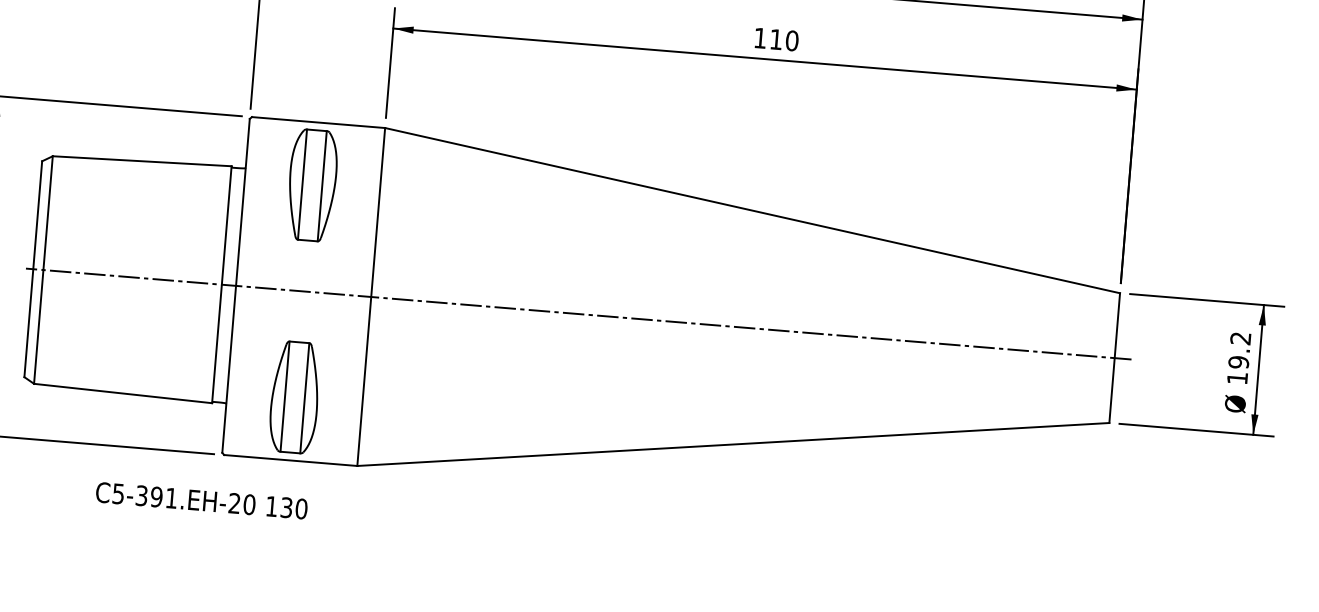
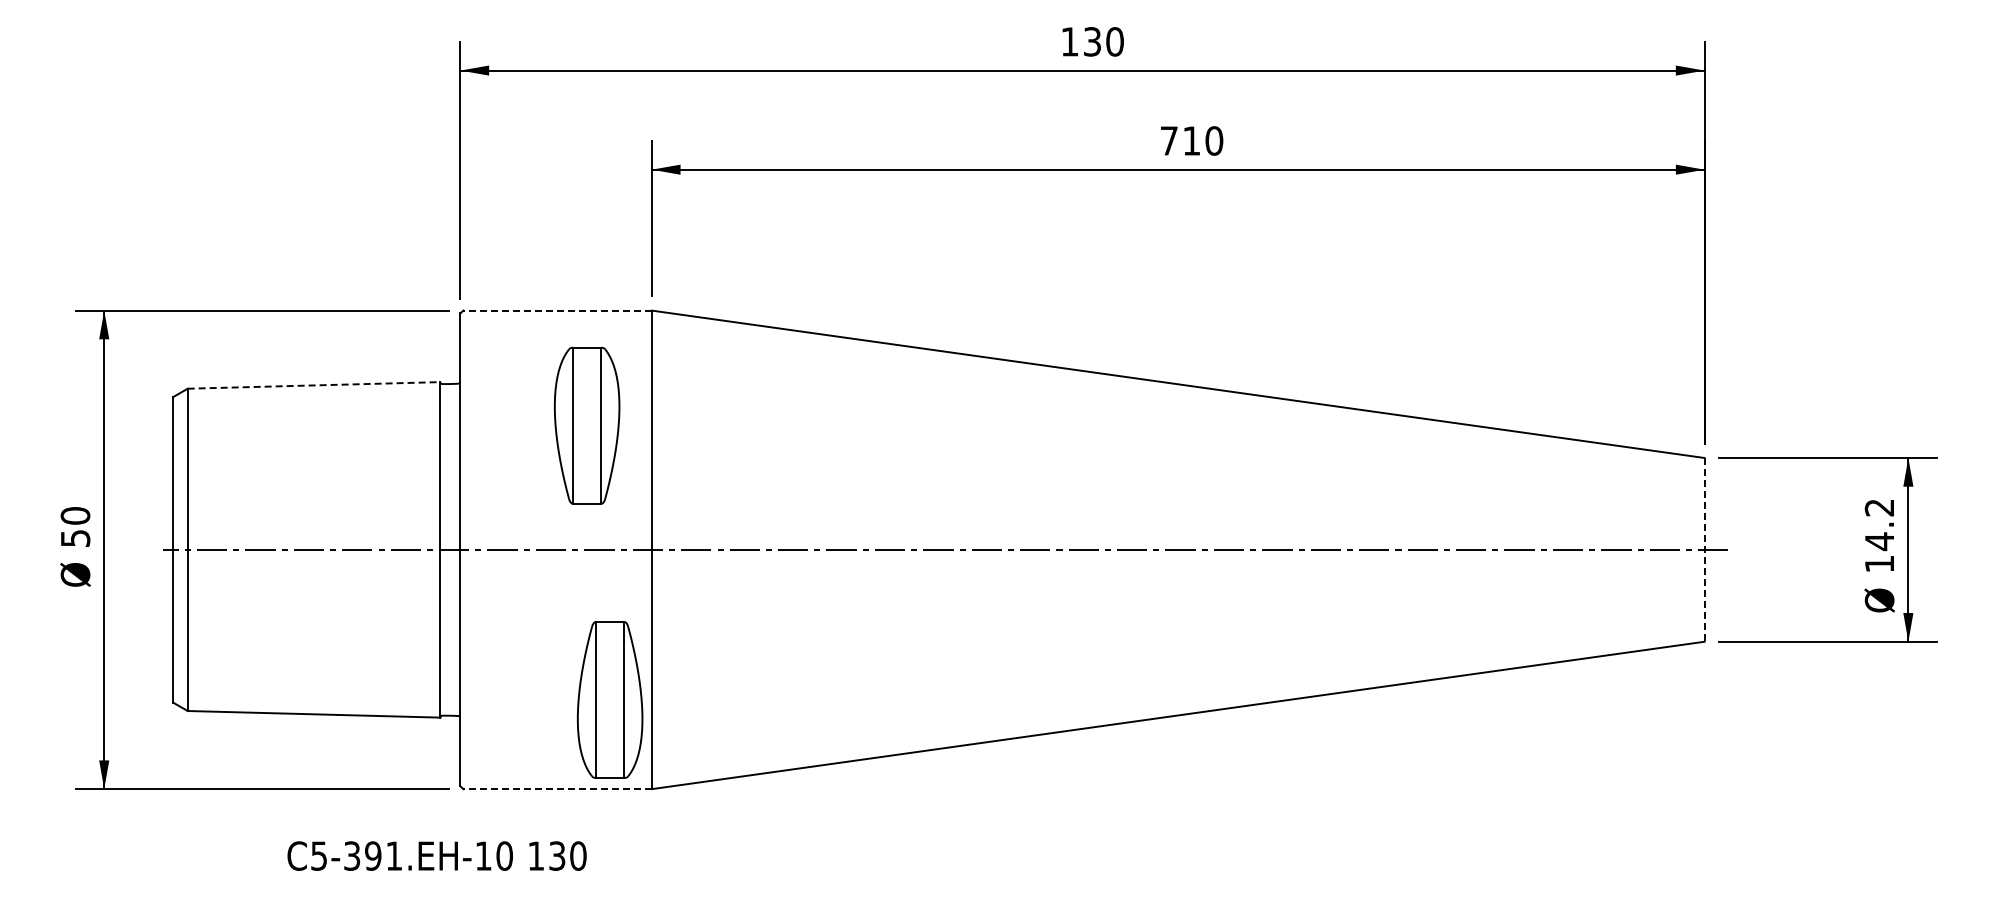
text: (760, 37) -> (1169, 140), 110 -> 710
line: (318, 122) -> (557, 310), solid -> dashed
line: (142, 161) -> (314, 385), solid -> dashed
part: (312, 185) -> (587, 425), moved
line: (1114, 357) -> (1704, 549), solid -> dashed
text: (1238, 362) -> (1879, 541), 19.2 -> 14.2
part: (295, 397) -> (610, 699), moved
line: (290, 460) -> (557, 789), solid -> dashed
text: (234, 503) -> (483, 855), C5-391.EH-20 -> C5-391.EH-10

